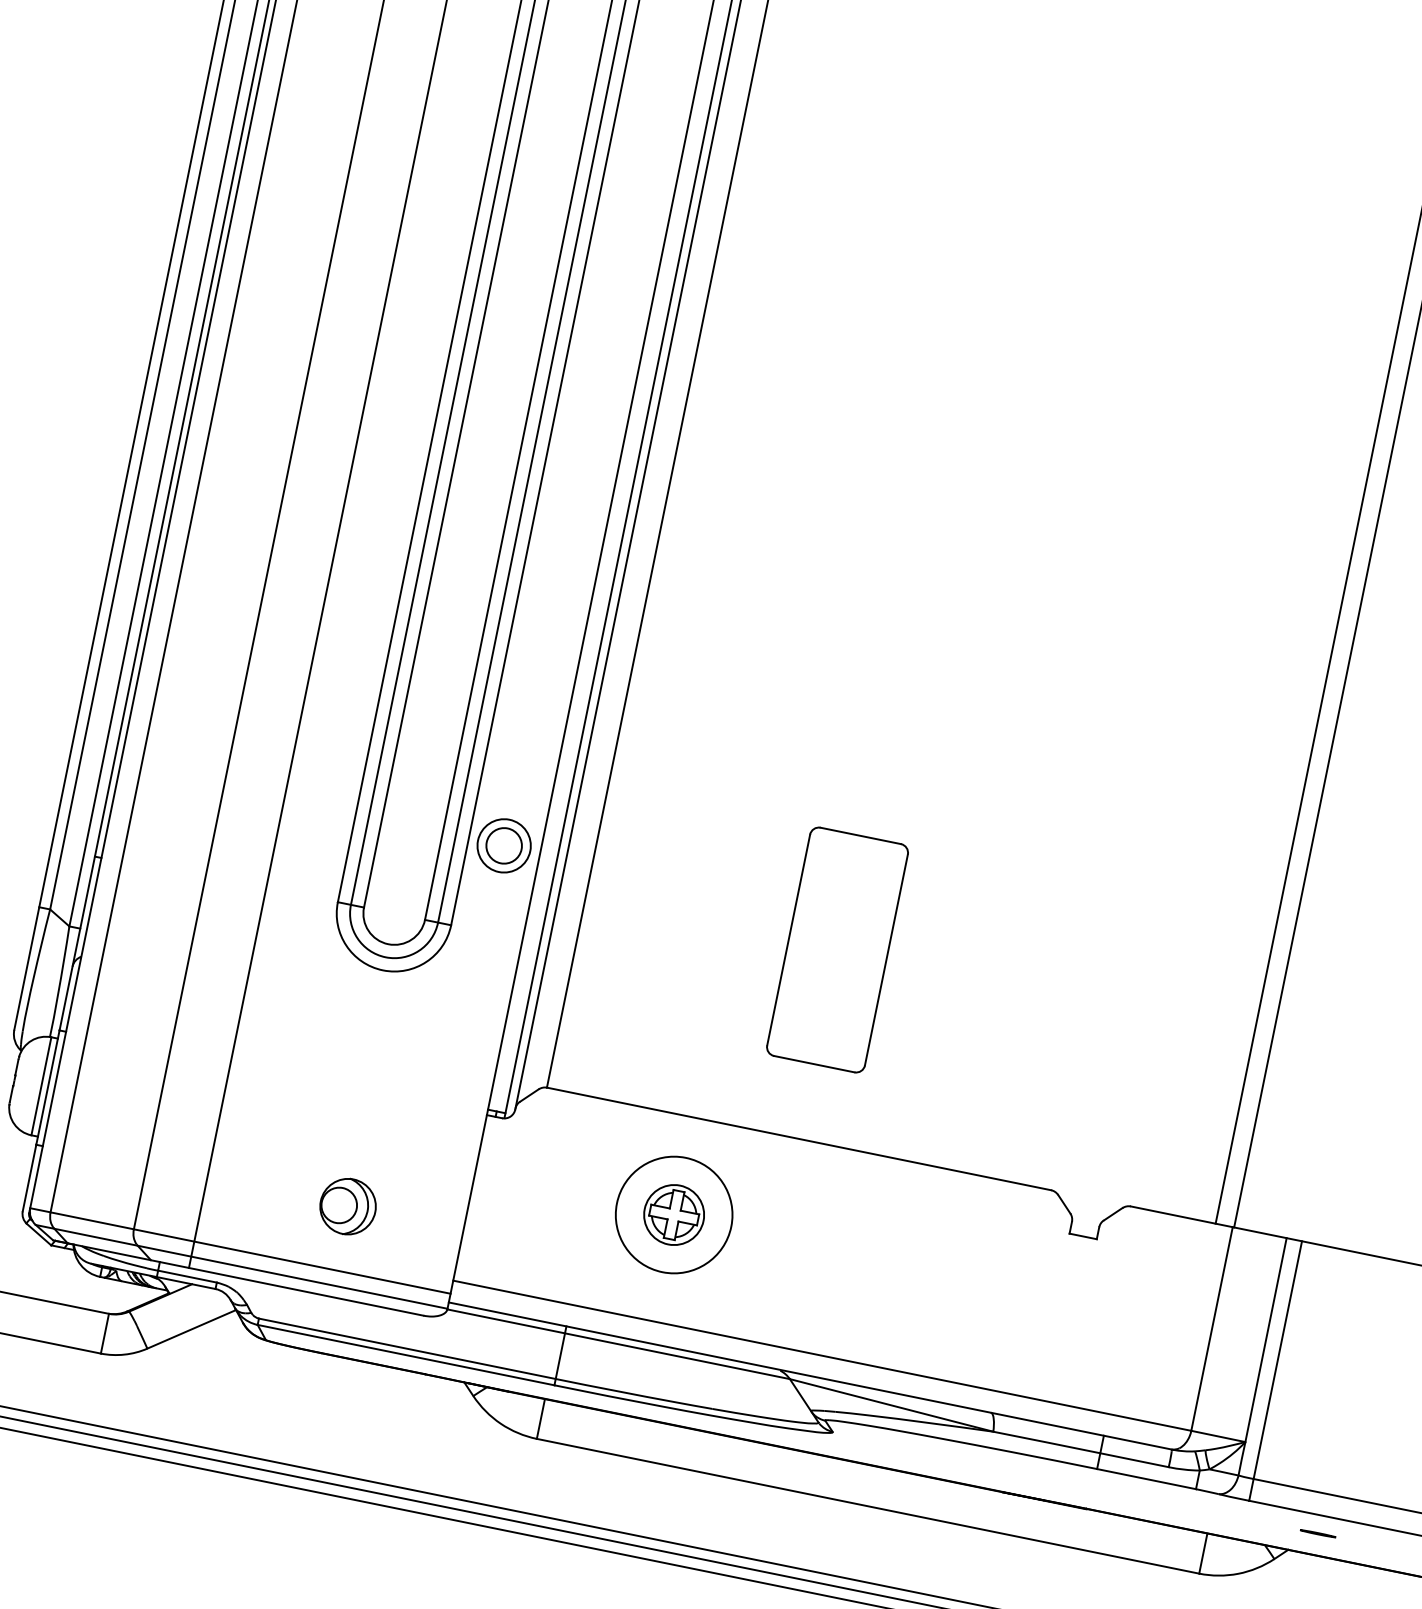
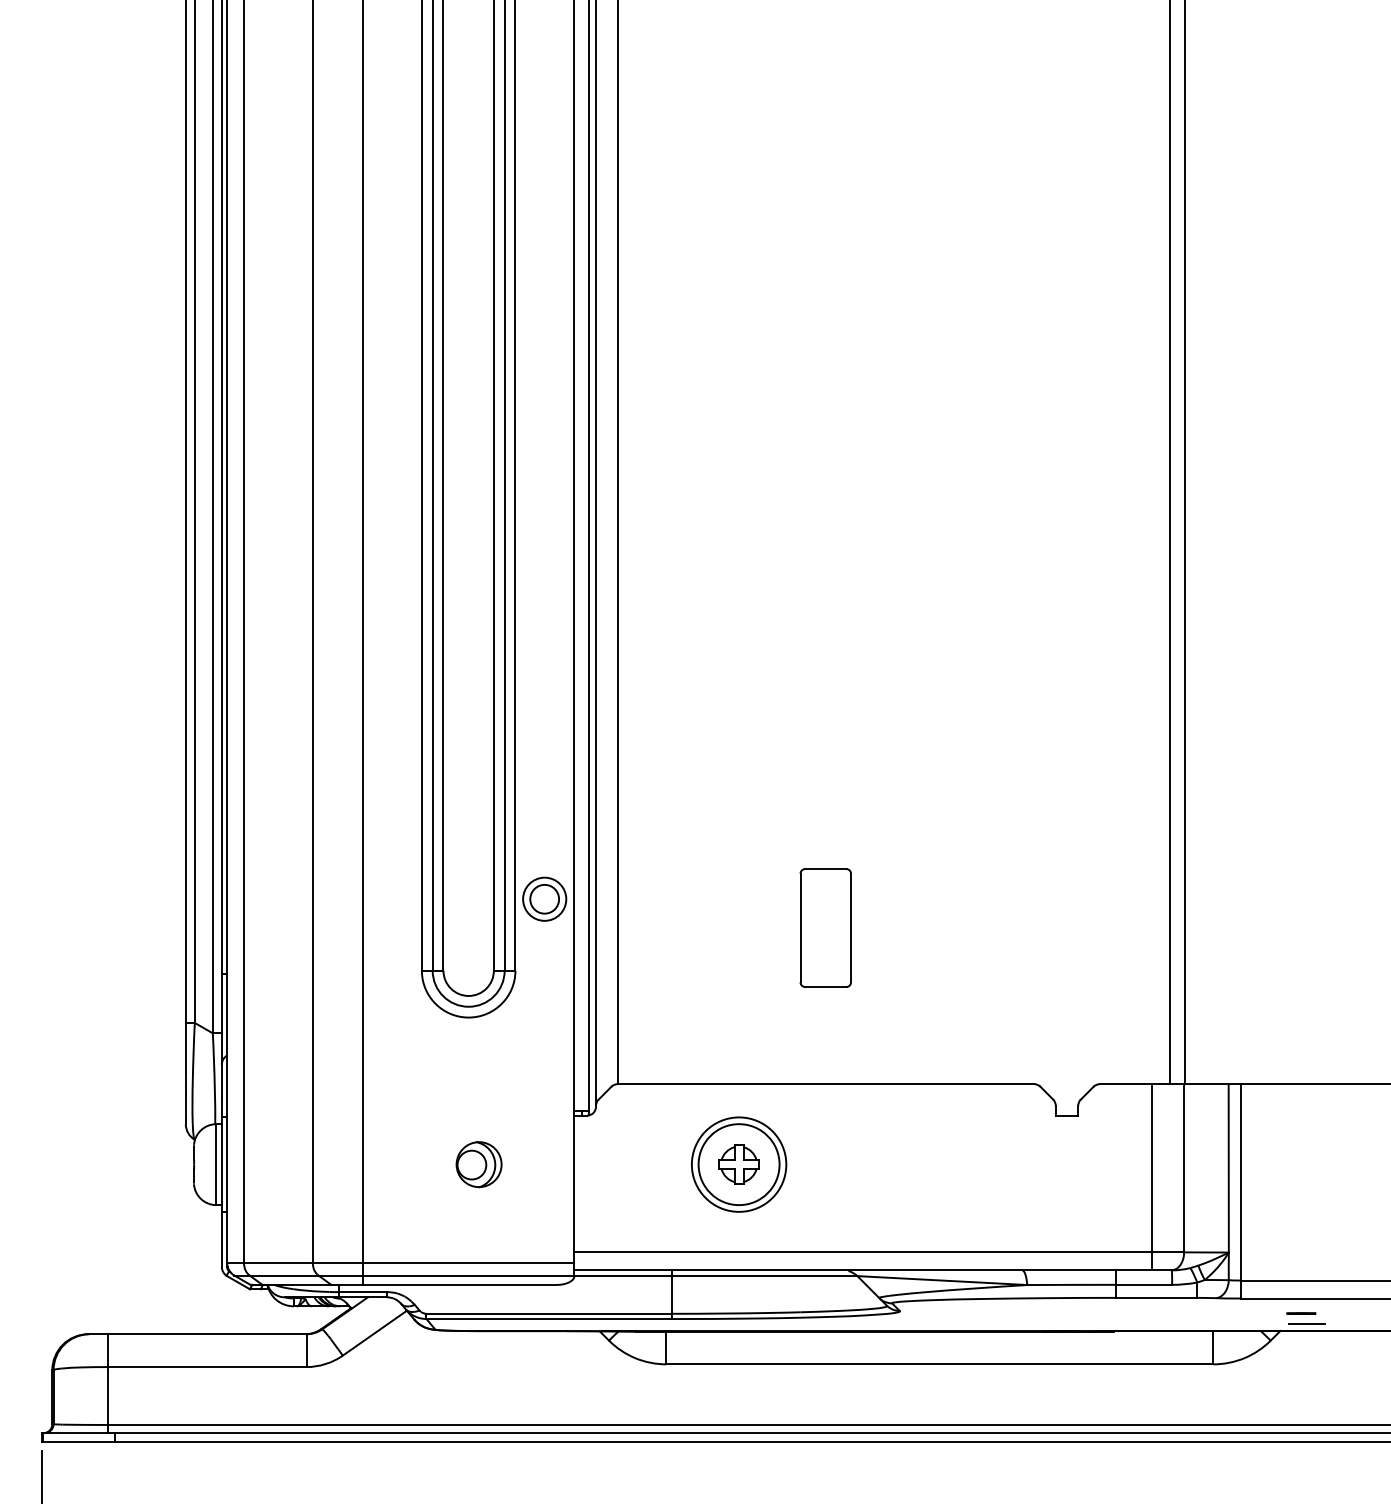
part: (837, 949) -> (825, 927), size x0.62
part: (347, 1206) -> (478, 1164), moved
circle: (673, 1214) -> (738, 1164), size x1.67
line: (1171, 1332) -> (1152, 1177), added
line: (1323, 1547) -> (1307, 1323), added

